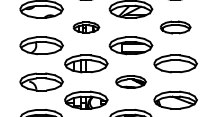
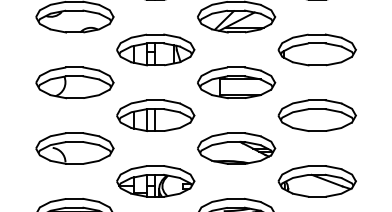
part: (86, 27) -> (156, 49), size x1.67
part: (175, 27) -> (317, 49), size x1.43
part: (130, 81) -> (235, 147), size x1.43

